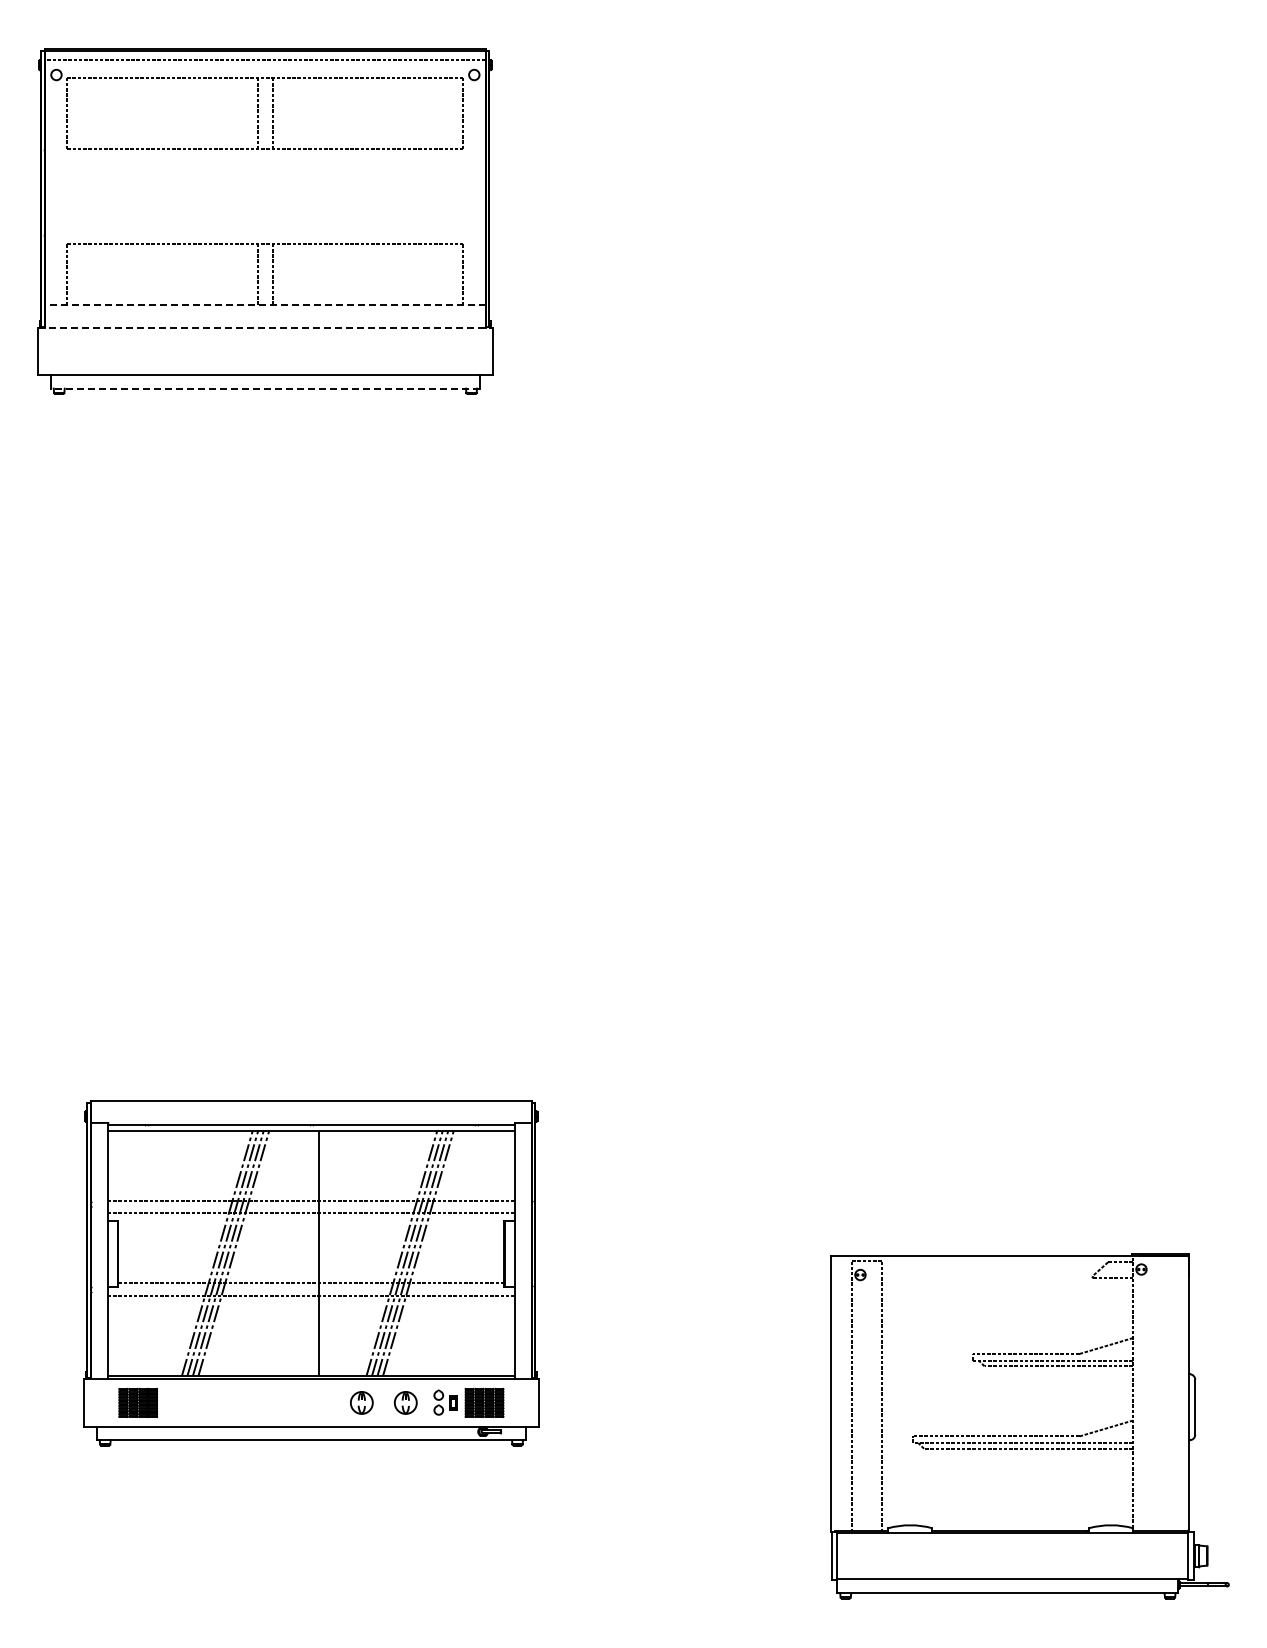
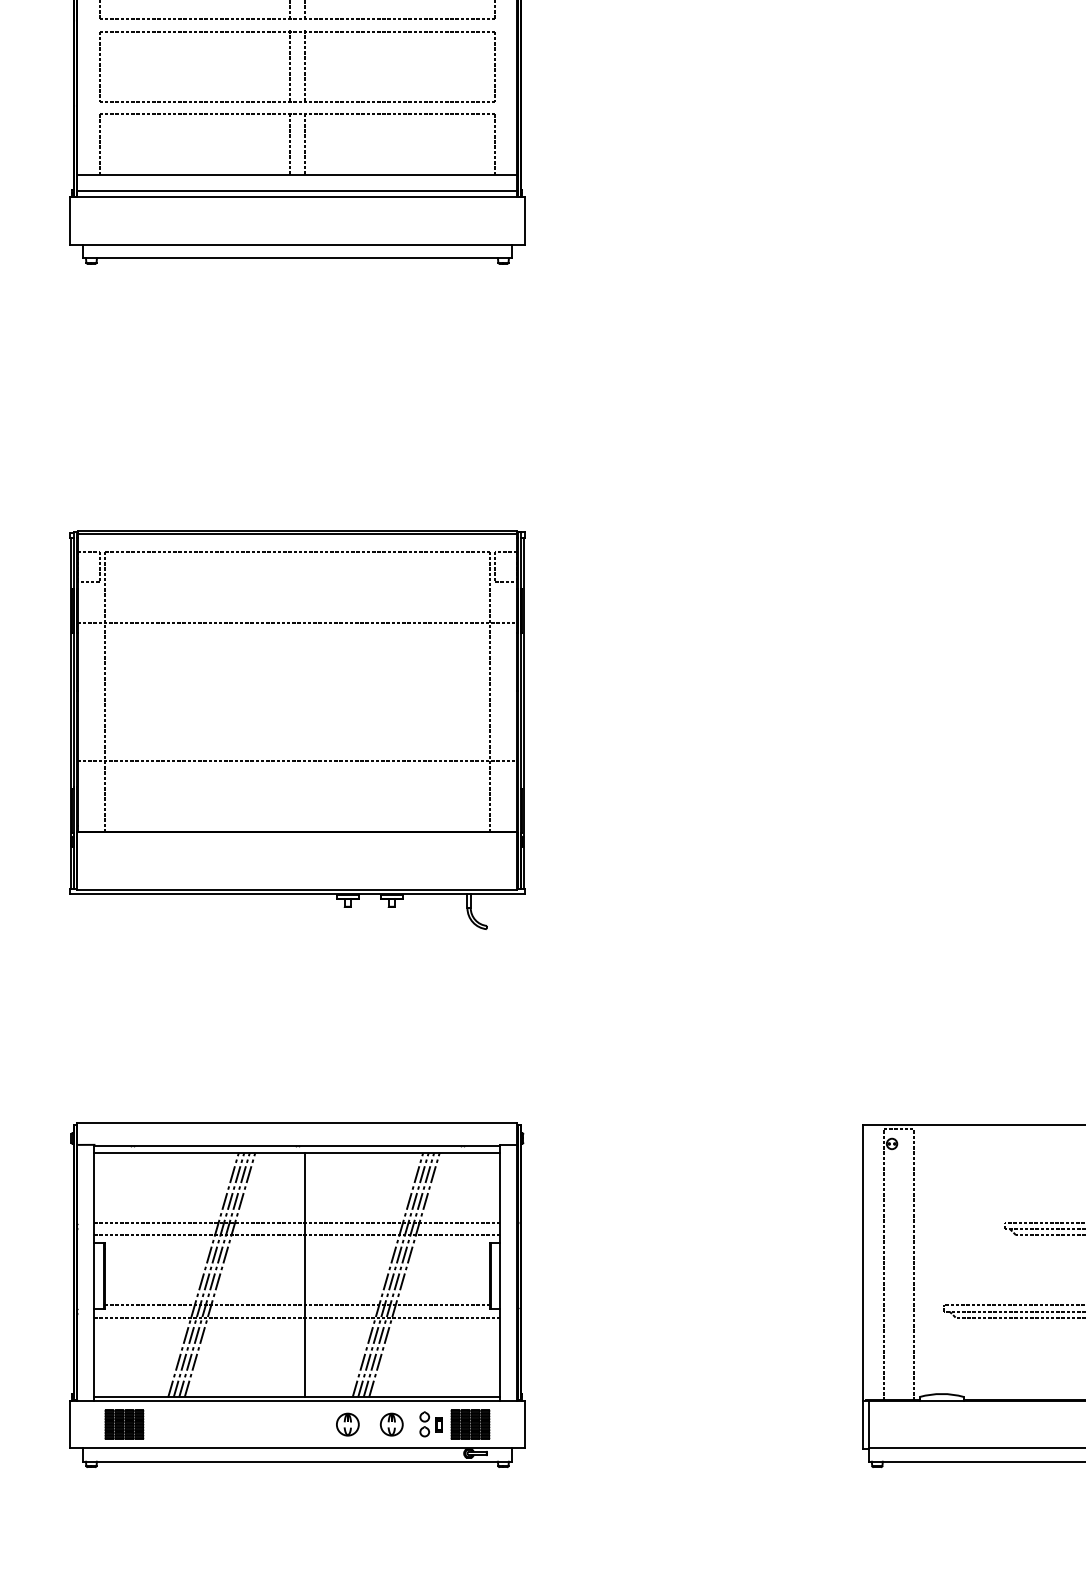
part: (258, 197) -> (290, 67), added
line: (264, 304) -> (296, 174), dashed -> solid
line: (265, 321) -> (297, 191), added
line: (265, 327) -> (297, 197), dashed -> solid
line: (264, 388) -> (296, 258), dashed -> solid
part: (265, 860) -> (297, 729), added
part: (311, 1273) -> (297, 1295), moved

